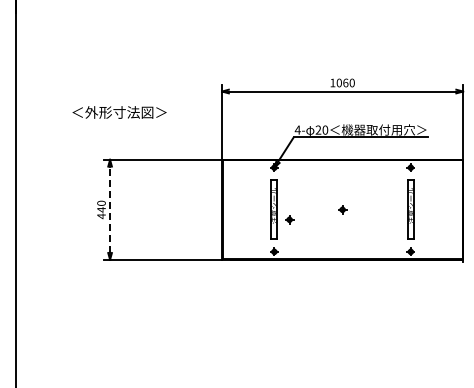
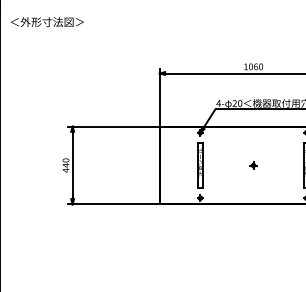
text: (119, 112) -> (47, 22), moved
line: (110, 209) -> (72, 165), dashed -> solid
part: (289, 219) -> (212, 173), removed

